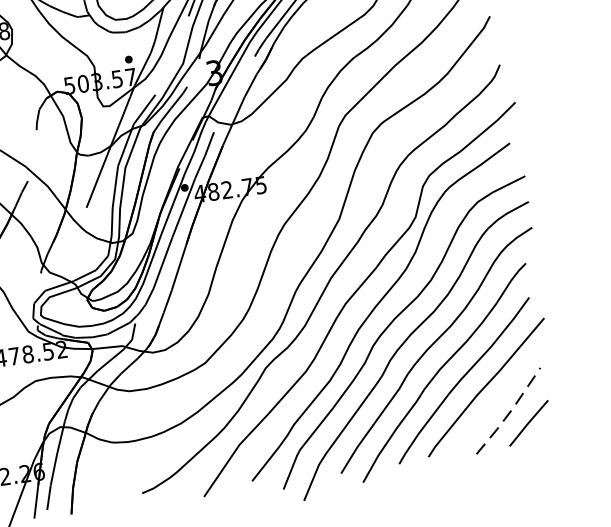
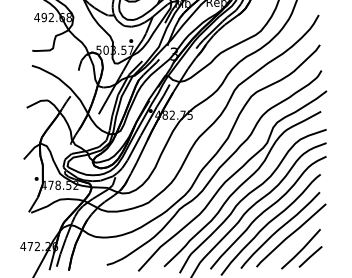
line: (511, 411) -> (302, 249), dashed -> solid

